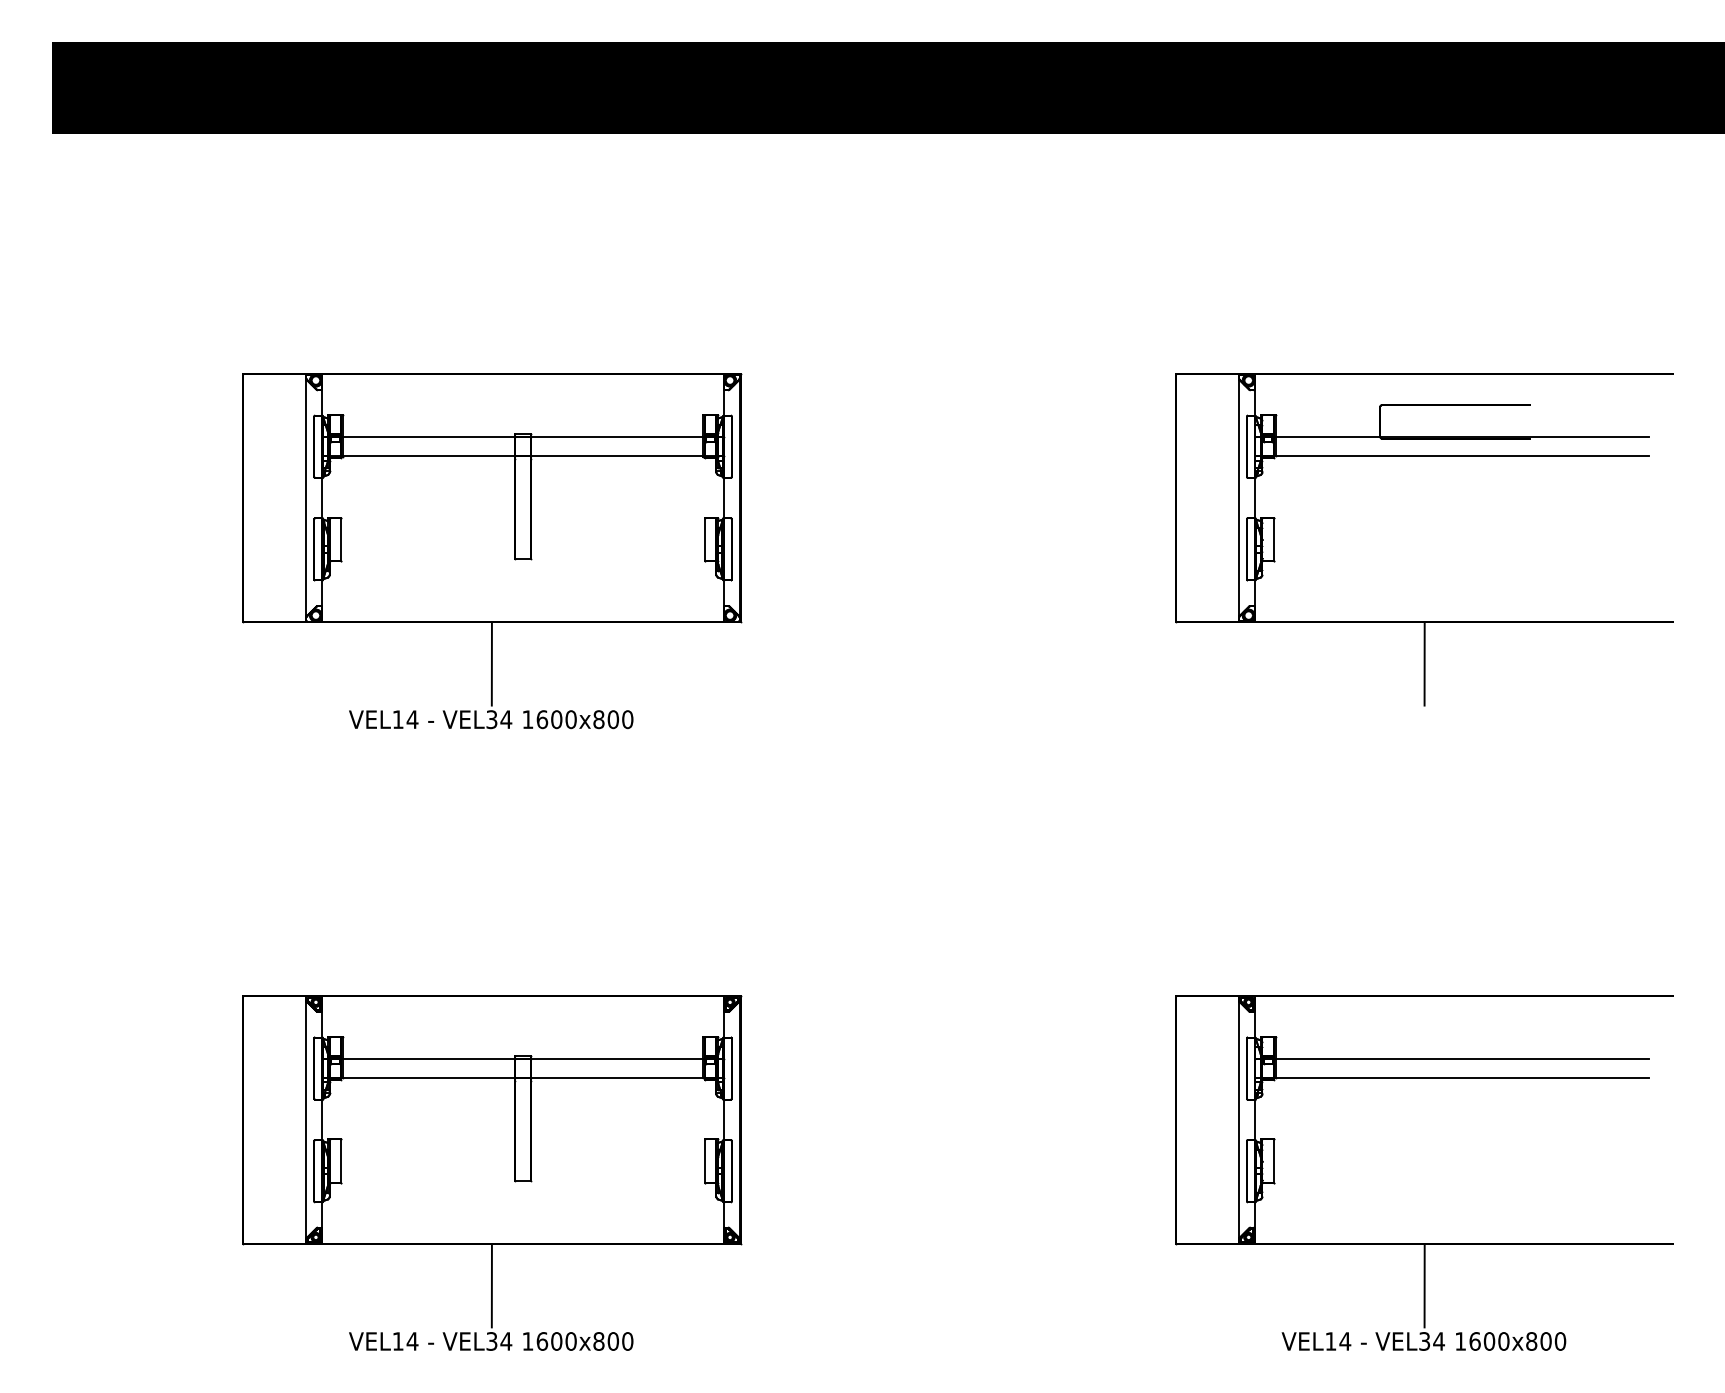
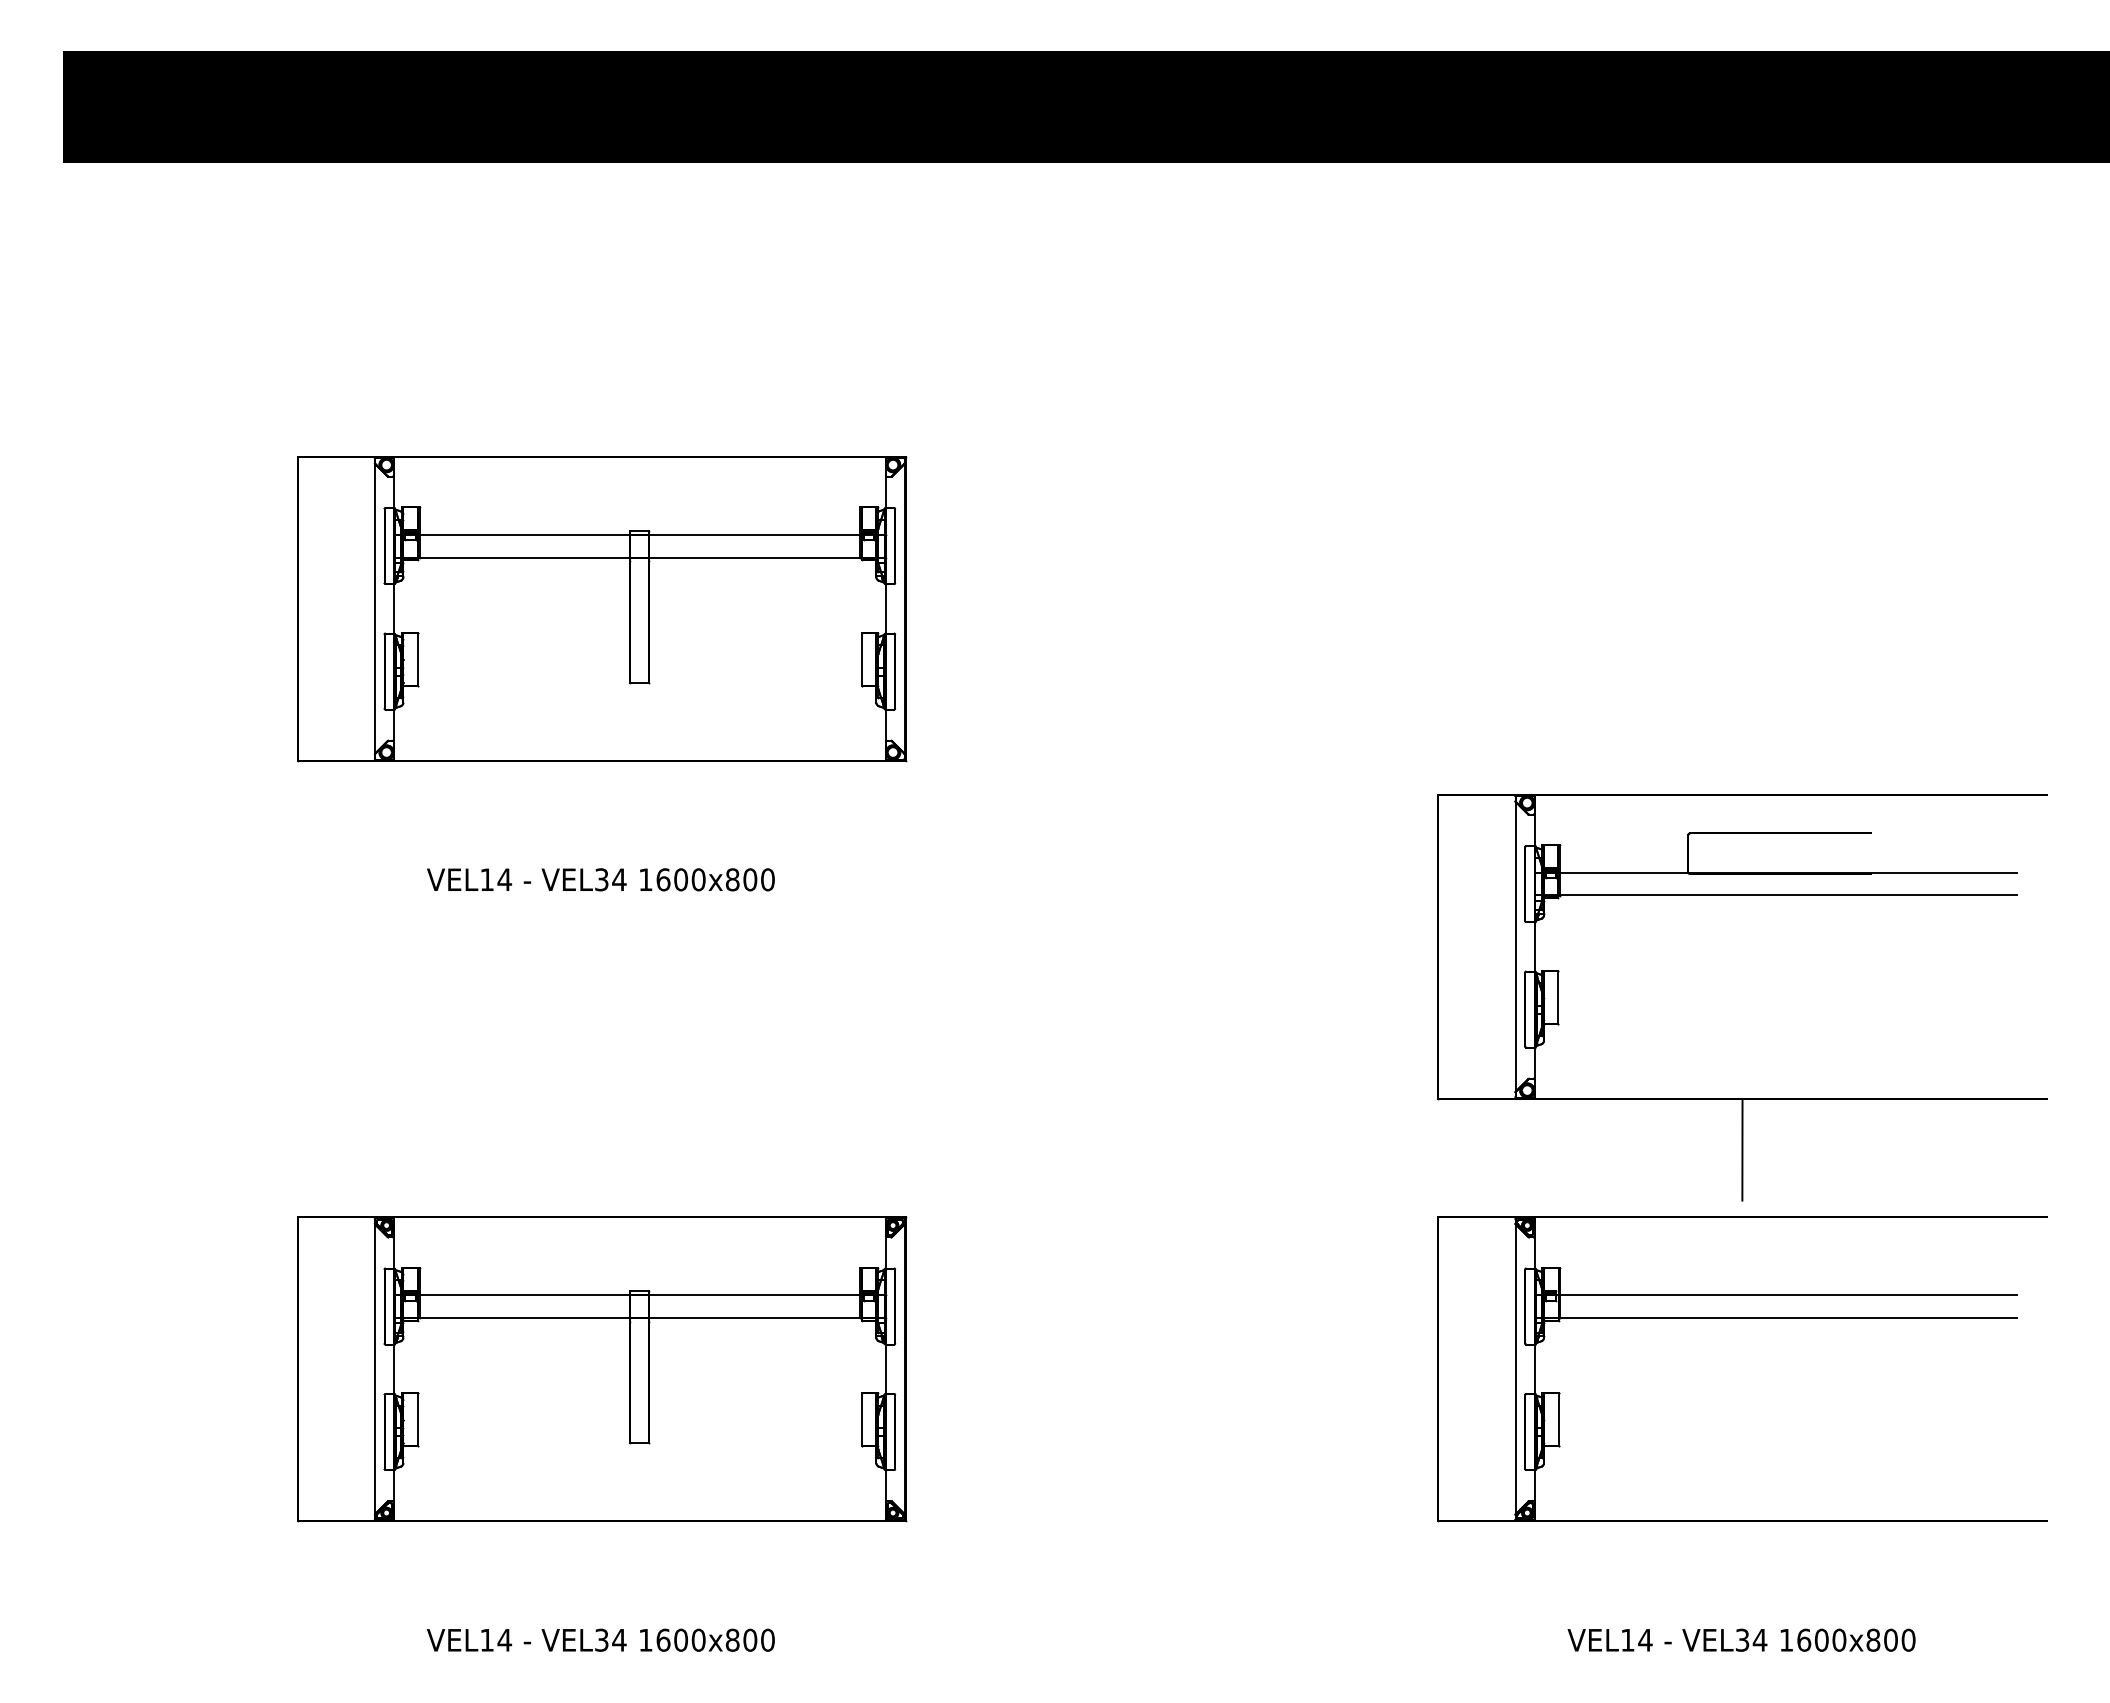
part: (1424, 622) -> (1742, 1098), moved
line: (491, 663) -> (601, 811), removed
line: (491, 1286) -> (601, 1572), removed
line: (1424, 1286) -> (1742, 1572), removed

